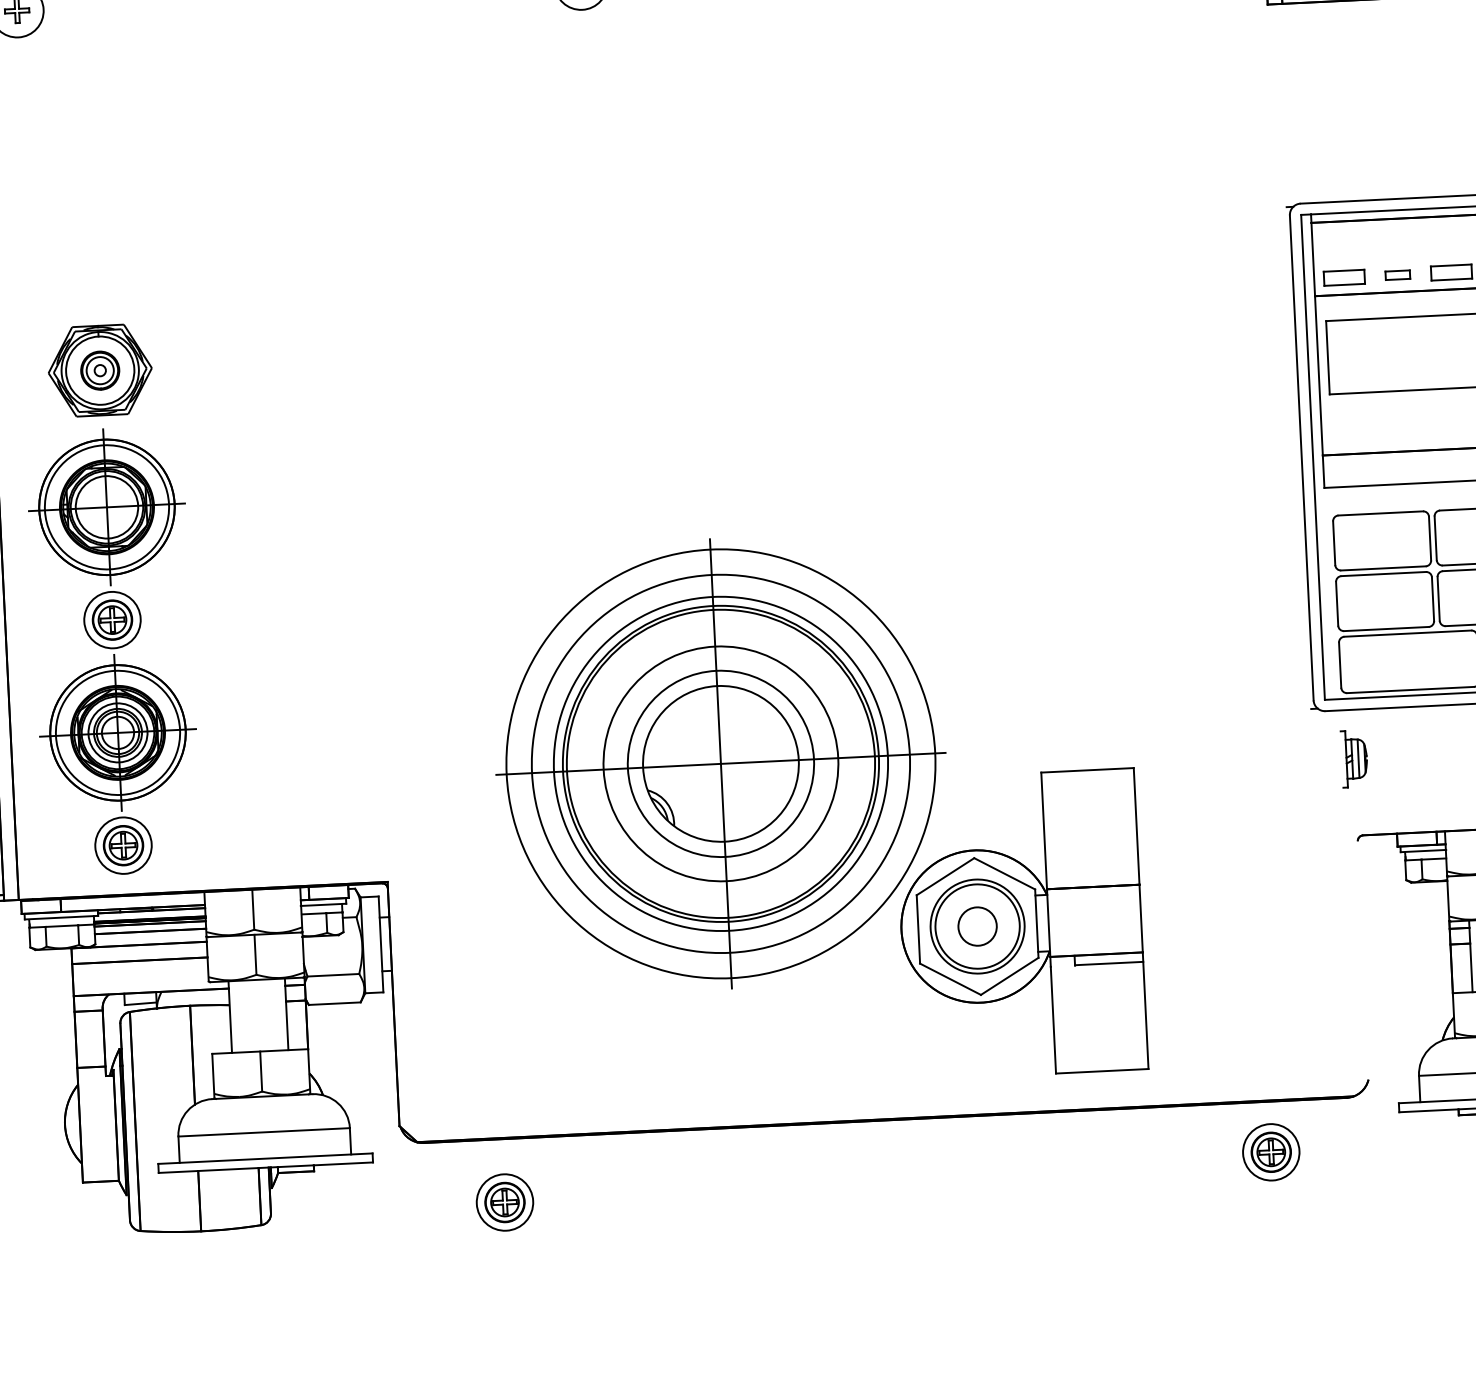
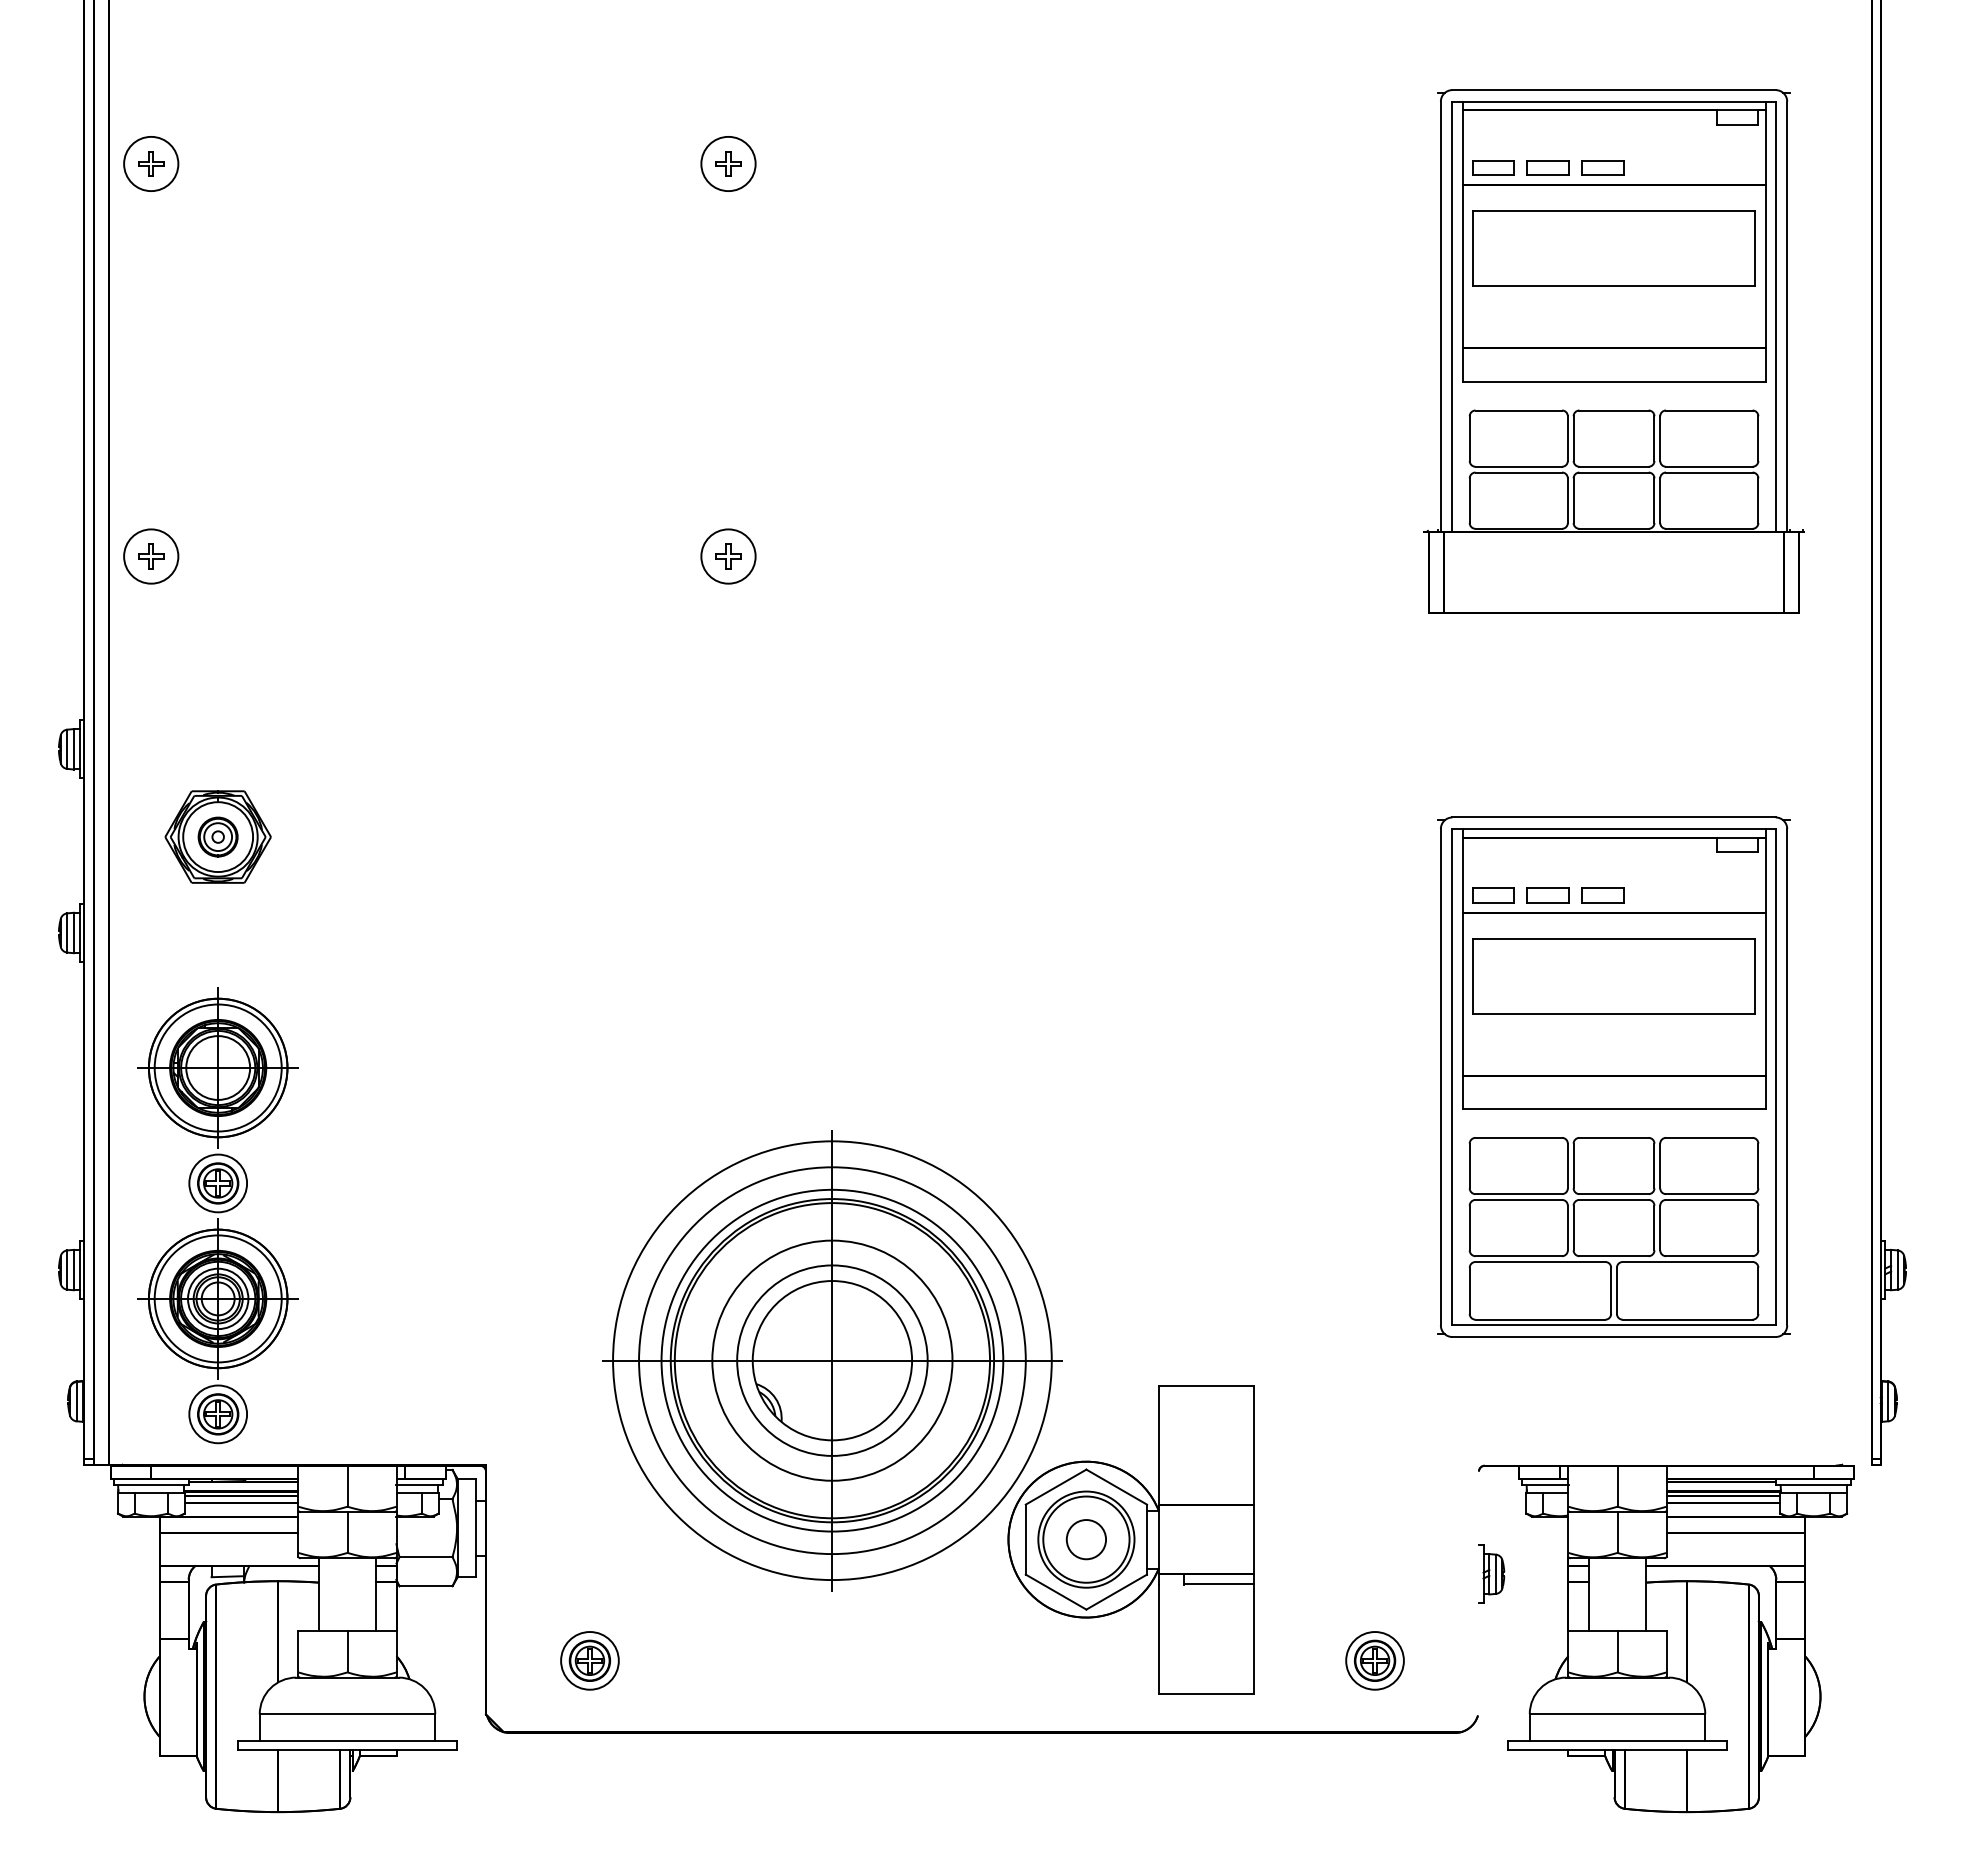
part: (1397, 275) -> (1547, 895), size x1.67
part: (99, 370) -> (217, 836), moved
part: (1354, 758) -> (1491, 1573), moved
part: (1270, 1151) -> (1374, 1660), moved
part: (504, 1202) -> (589, 1660), moved

